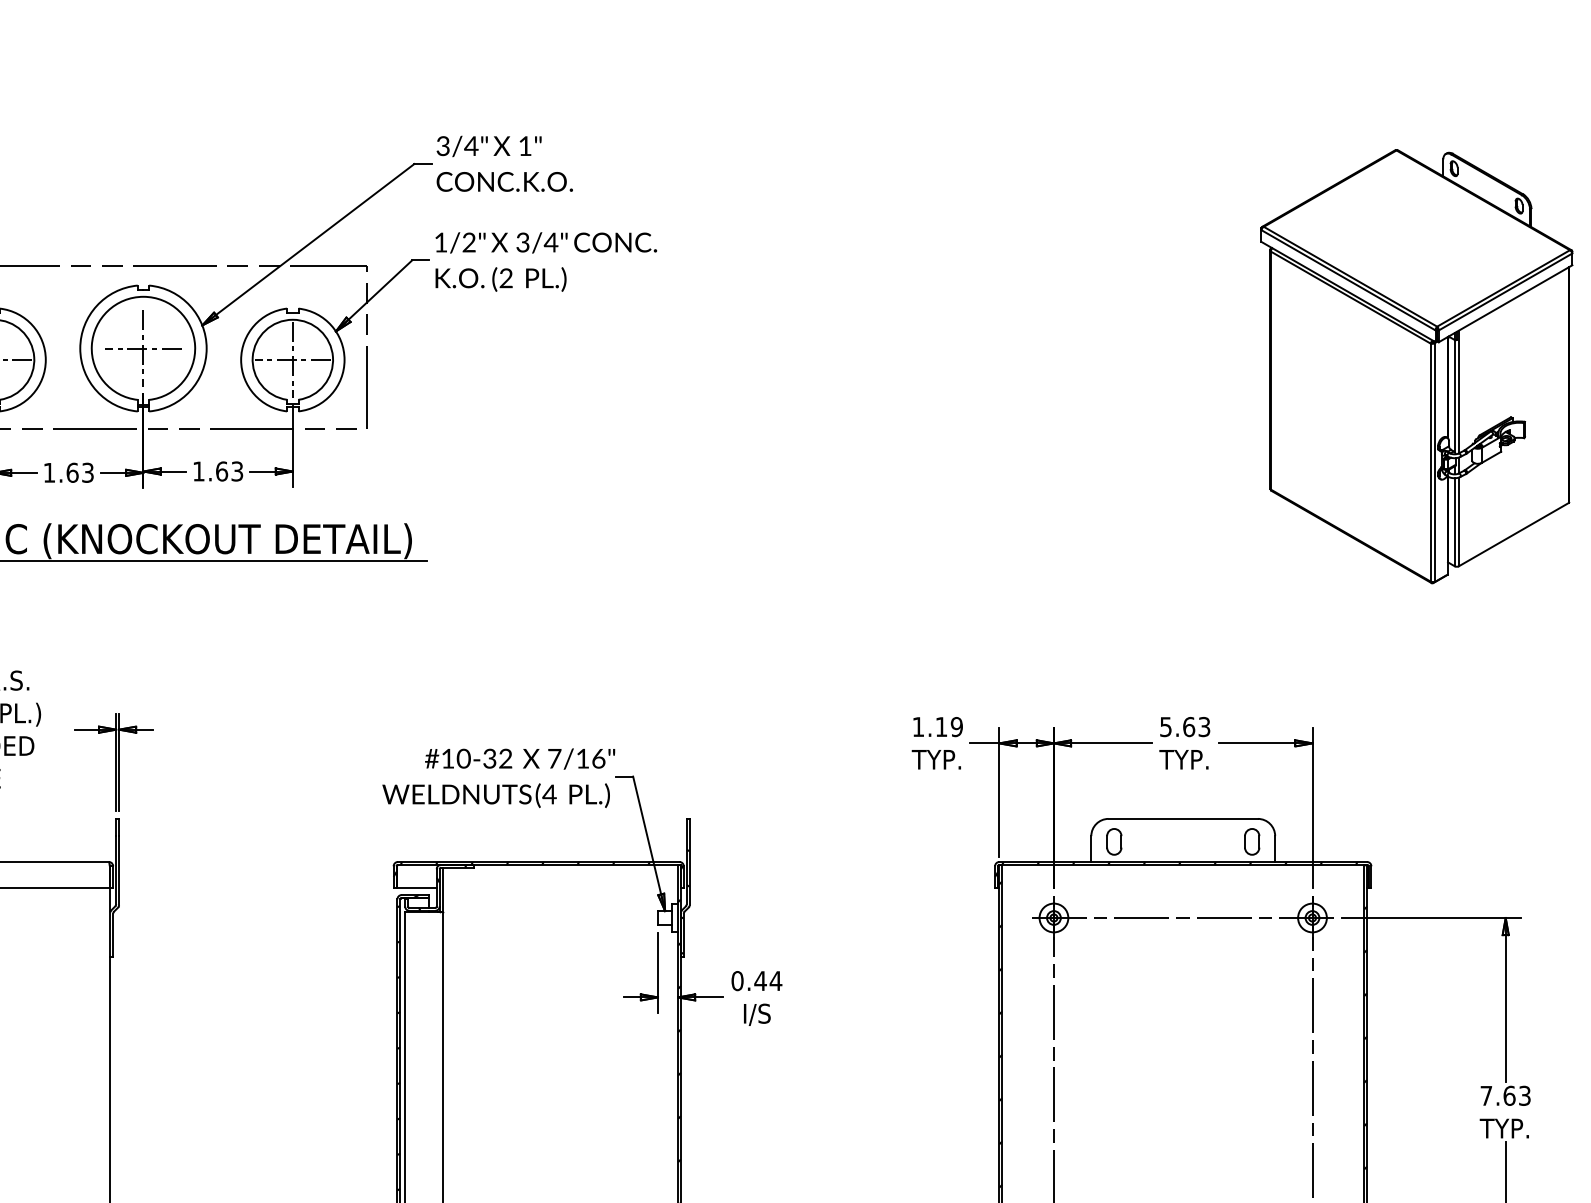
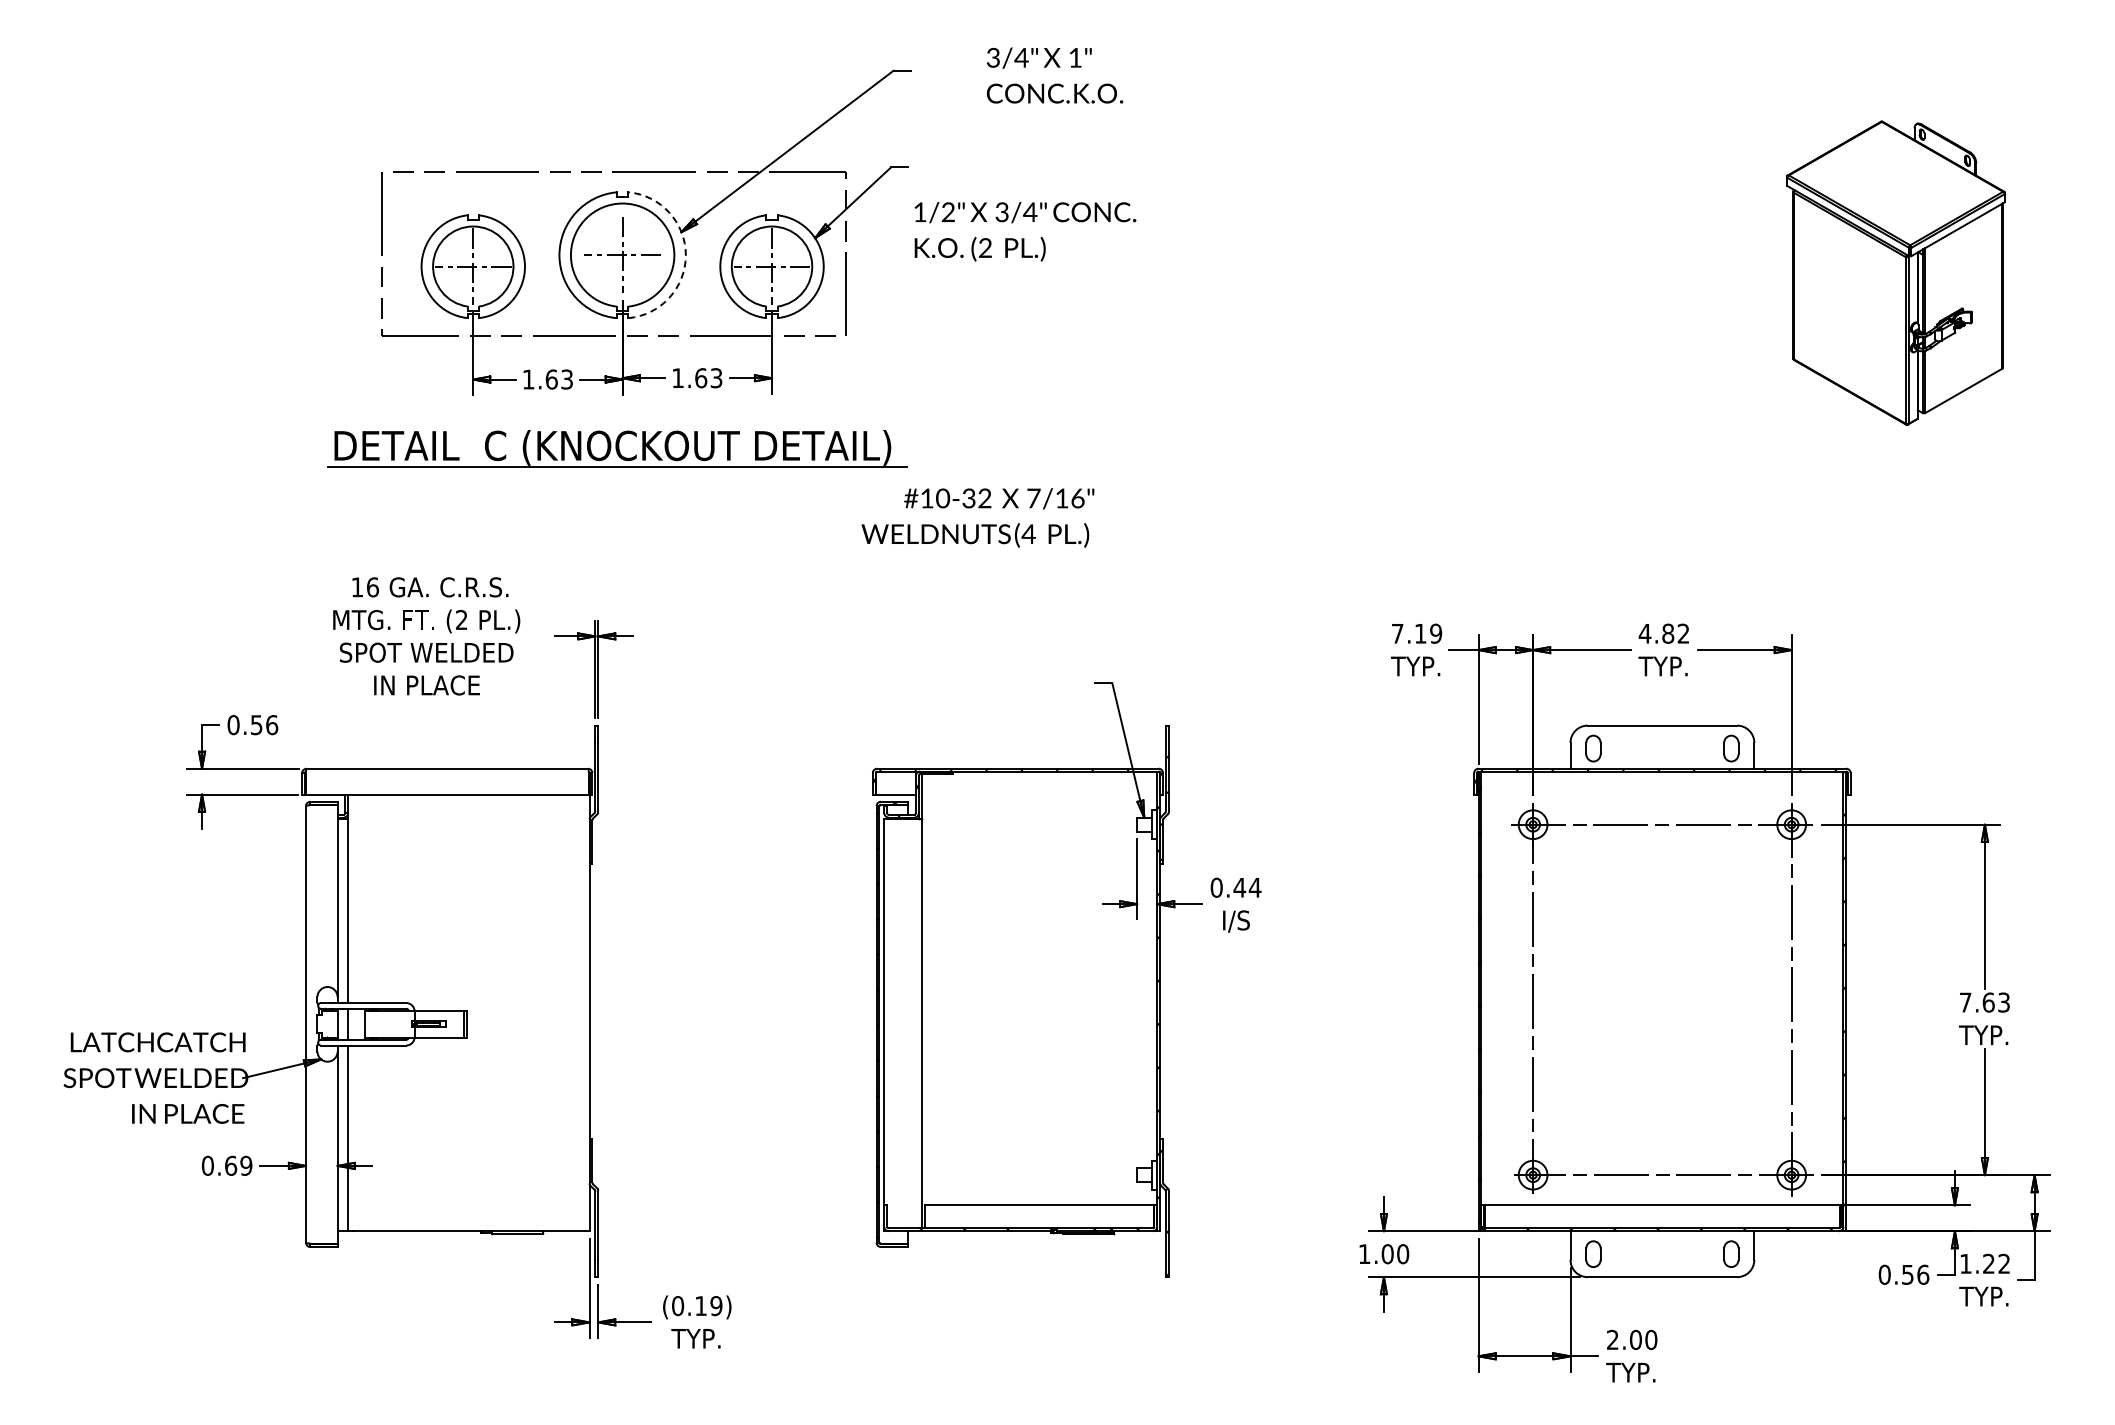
text: (504, 163) -> (1054, 75), moved
text: (546, 261) -> (1025, 231), moved
arc: (206, 348) -> (685, 255), solid -> dashed
part: (1416, 365) -> (1895, 272), size x0.7
text: (918, 726) -> (1397, 633), 1.19 -> 7.19
text: (1184, 726) -> (1663, 633), 5.63 -> 4.82
text: (498, 777) -> (977, 517), moved

